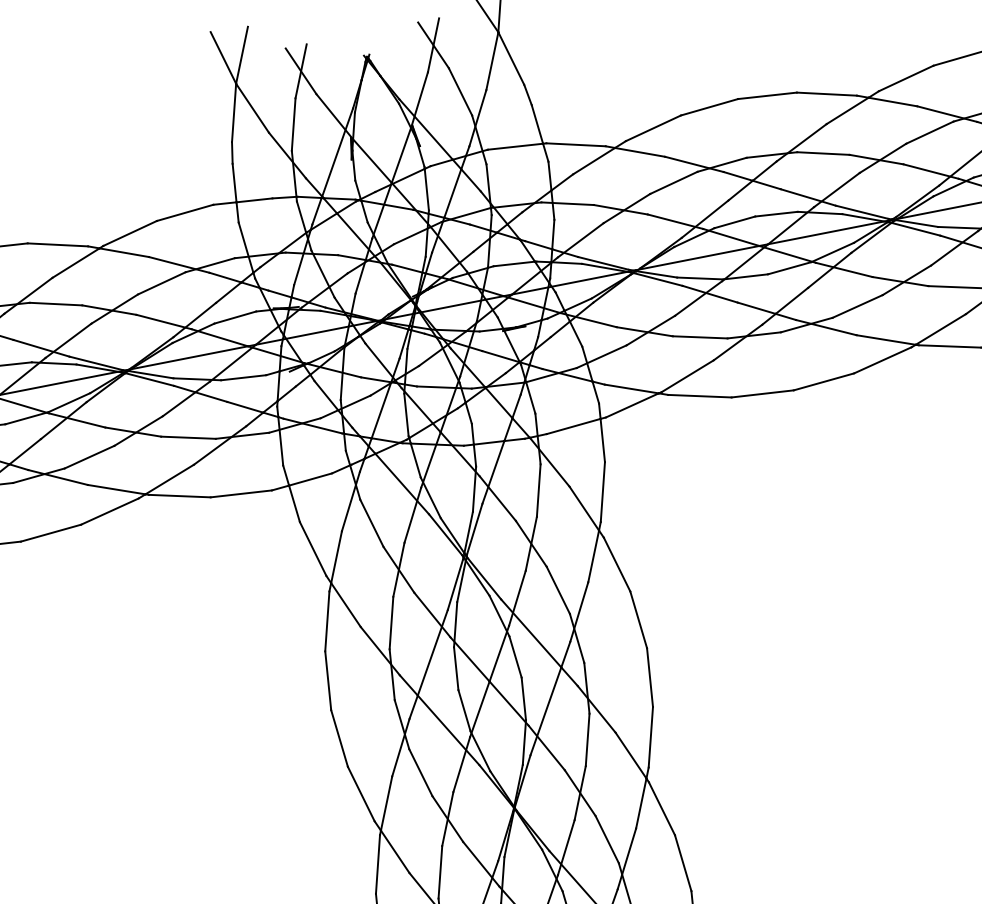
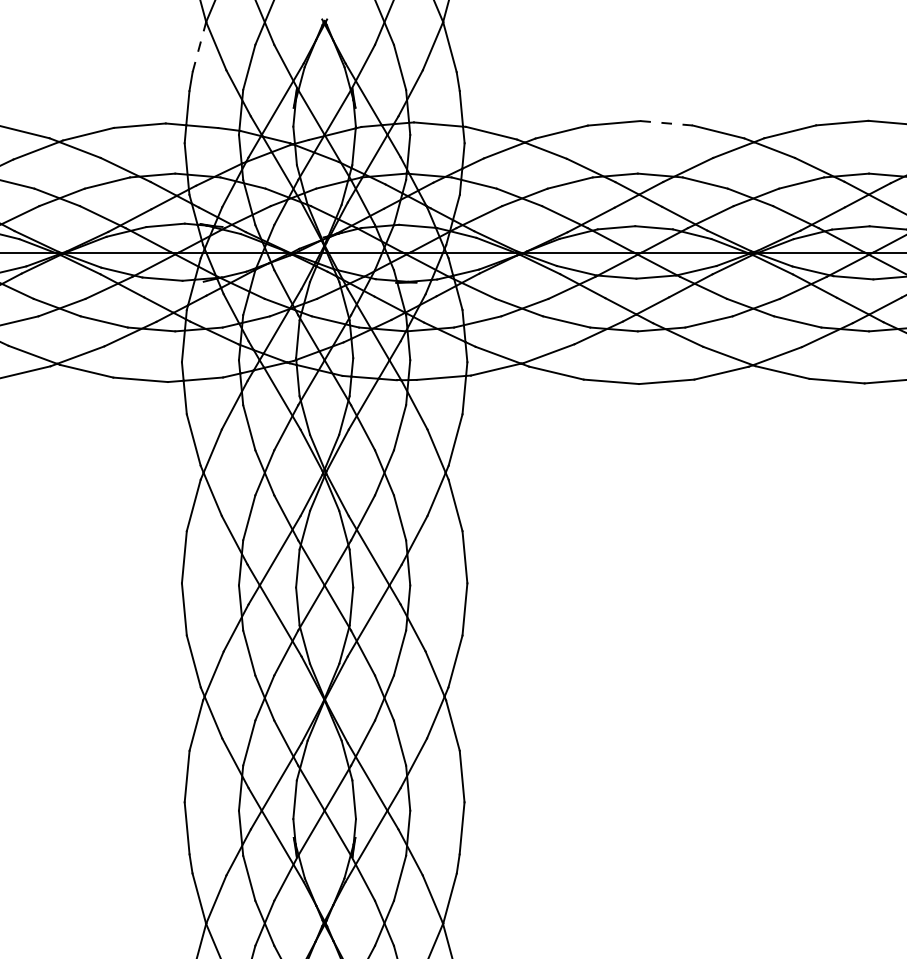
line: (767, 96) -> (666, 123), solid -> dashed
line: (234, 113) -> (199, 47), solid -> dashed

